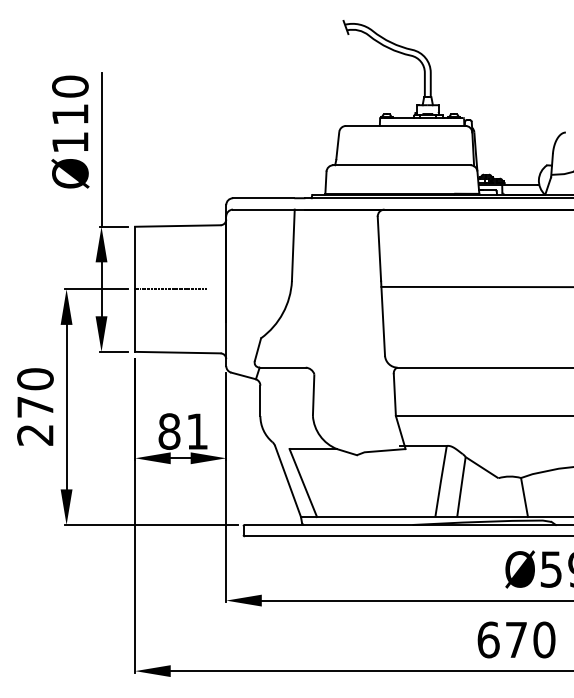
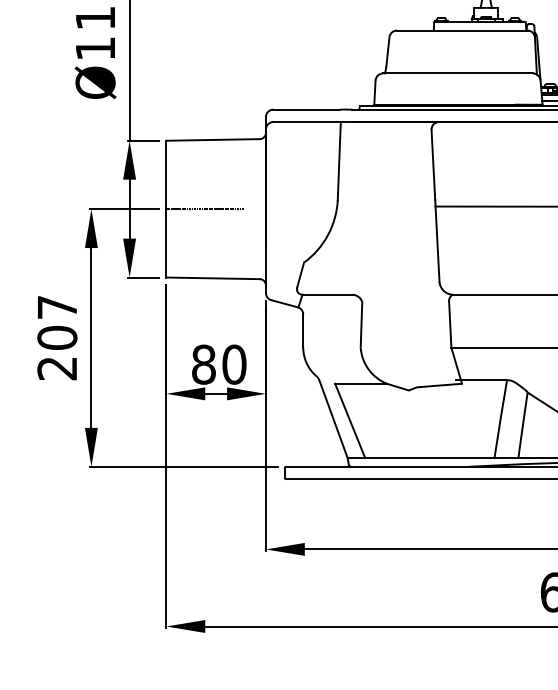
text: (35, 393) -> (57, 323), 270 -> 207
text: (197, 431) -> (234, 364), 81 -> 80

